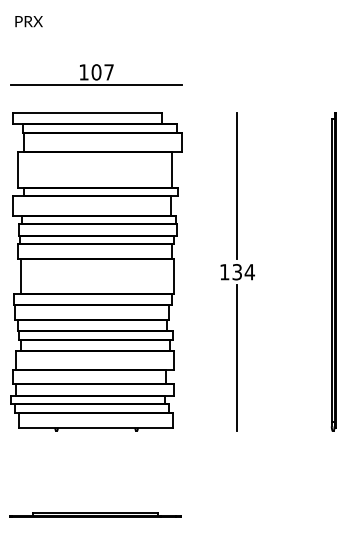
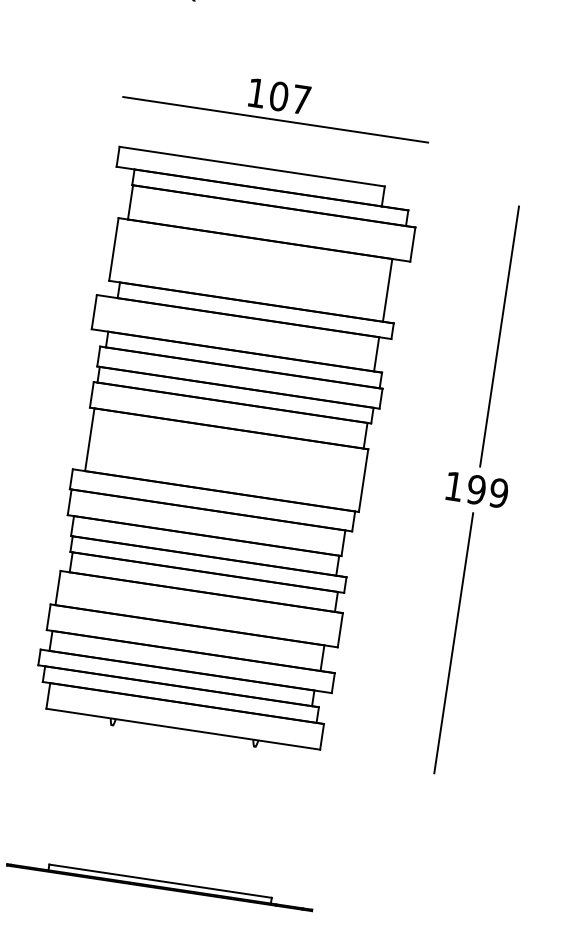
text: (243, 272) -> (487, 492), 134 -> 199

